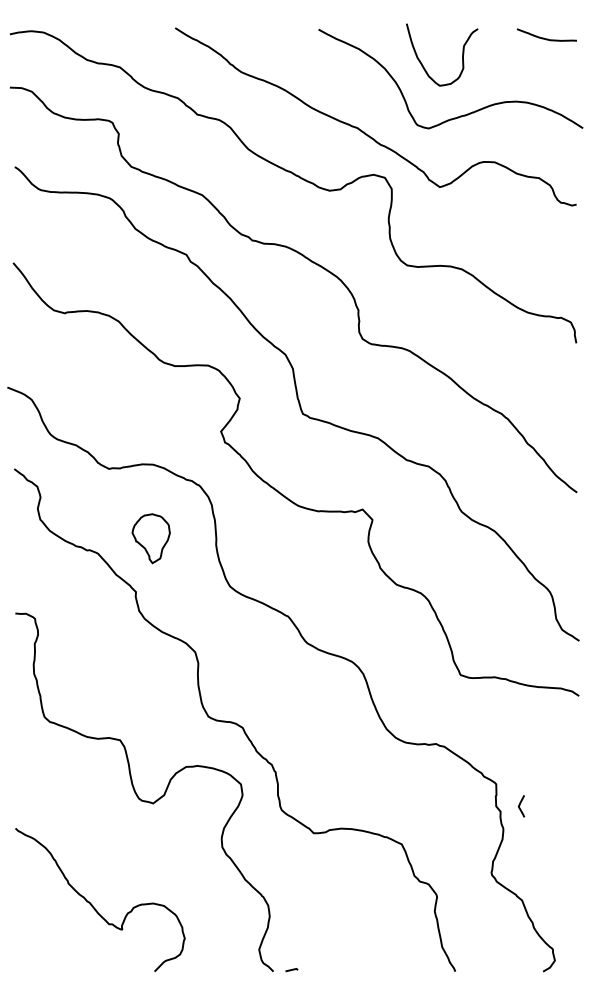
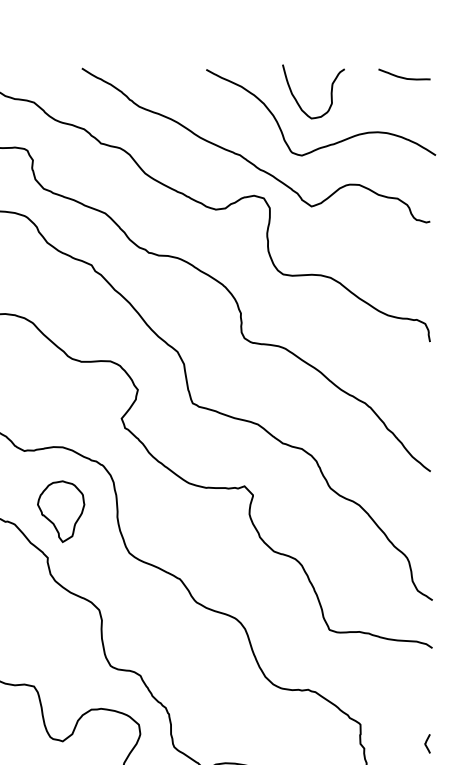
part: (150, 538) -> (60, 511), size x1.43
curve: (520, 805) -> (426, 743), moved

